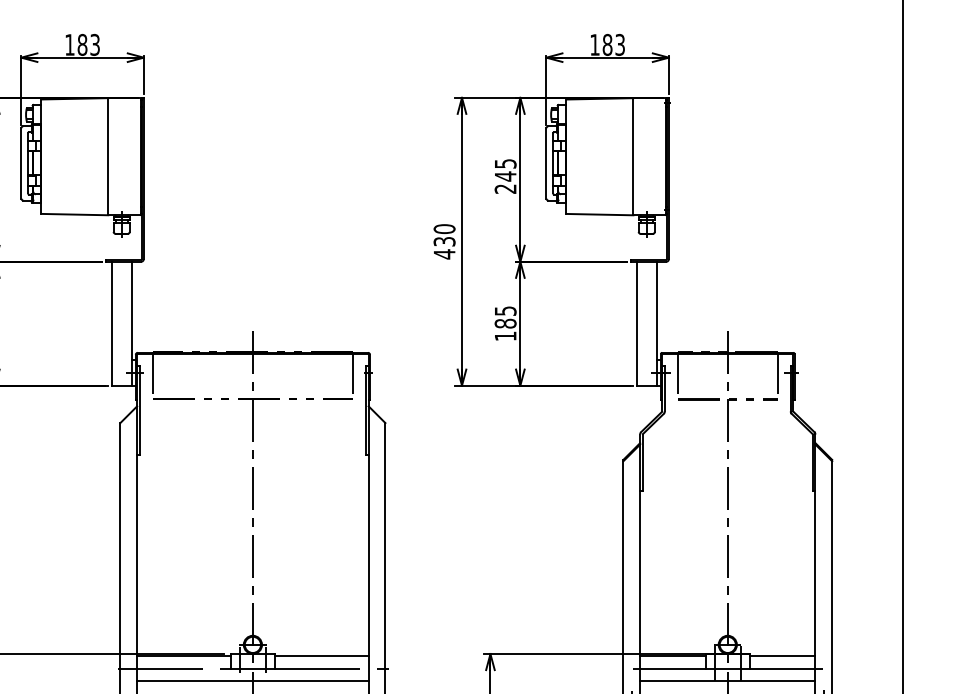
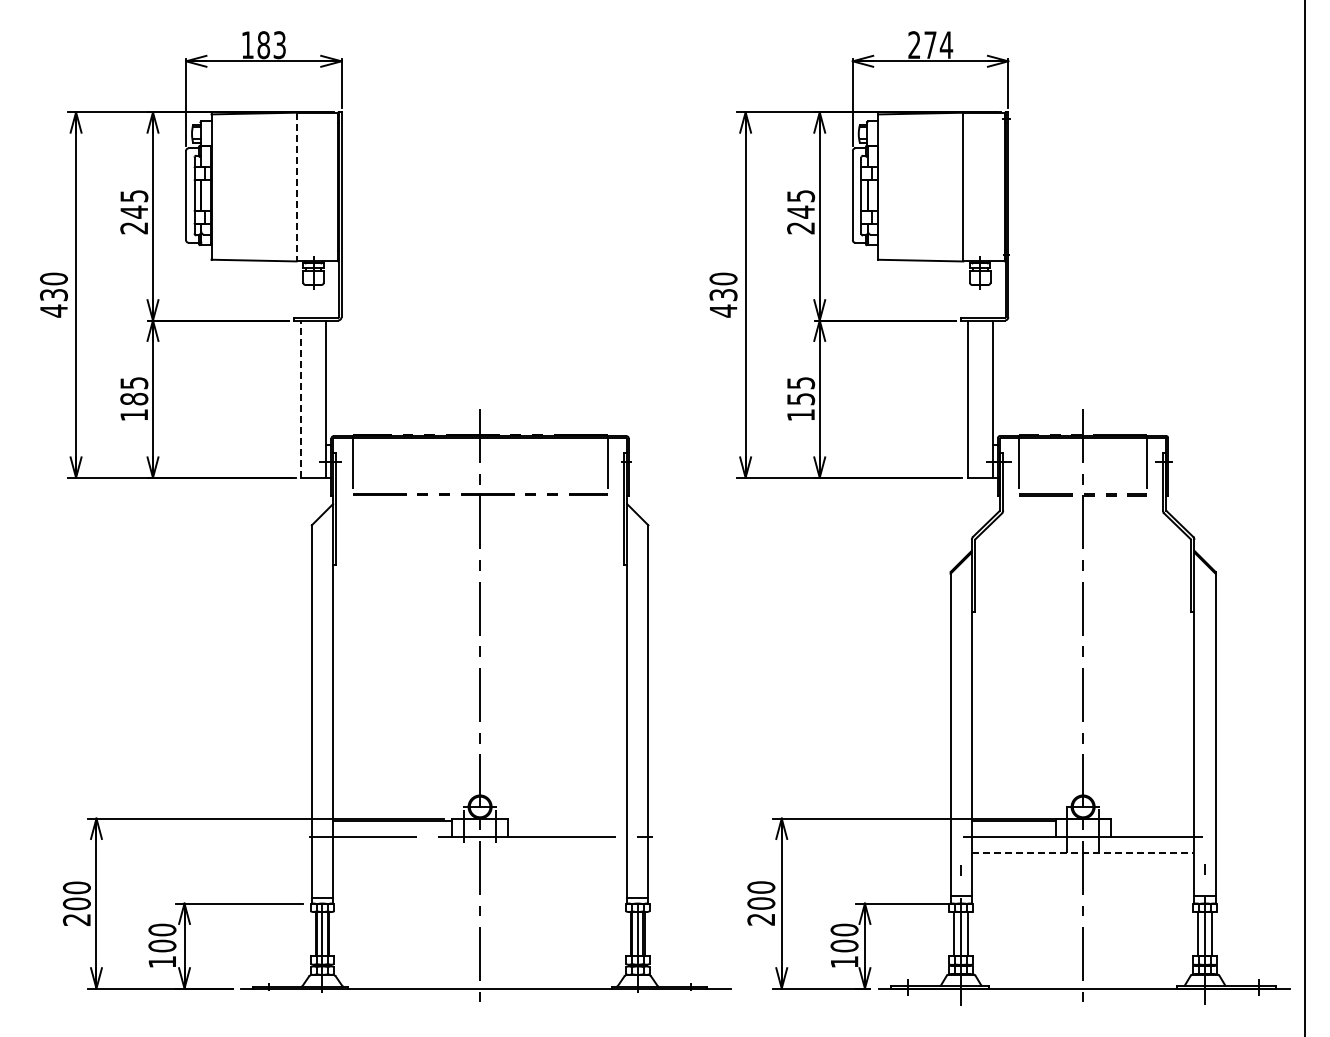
text: (607, 45) -> (930, 45), 183 -> 274
line: (108, 157) -> (296, 187), solid -> dashed
line: (111, 323) -> (300, 399), solid -> dashed
text: (506, 323) -> (801, 398), 185 -> 155
line: (321, 656) -> (567, 821), removed
line: (782, 656) -> (1152, 821), removed
line: (253, 681) -> (480, 853), removed
line: (728, 681) -> (1083, 853), solid -> dashed

